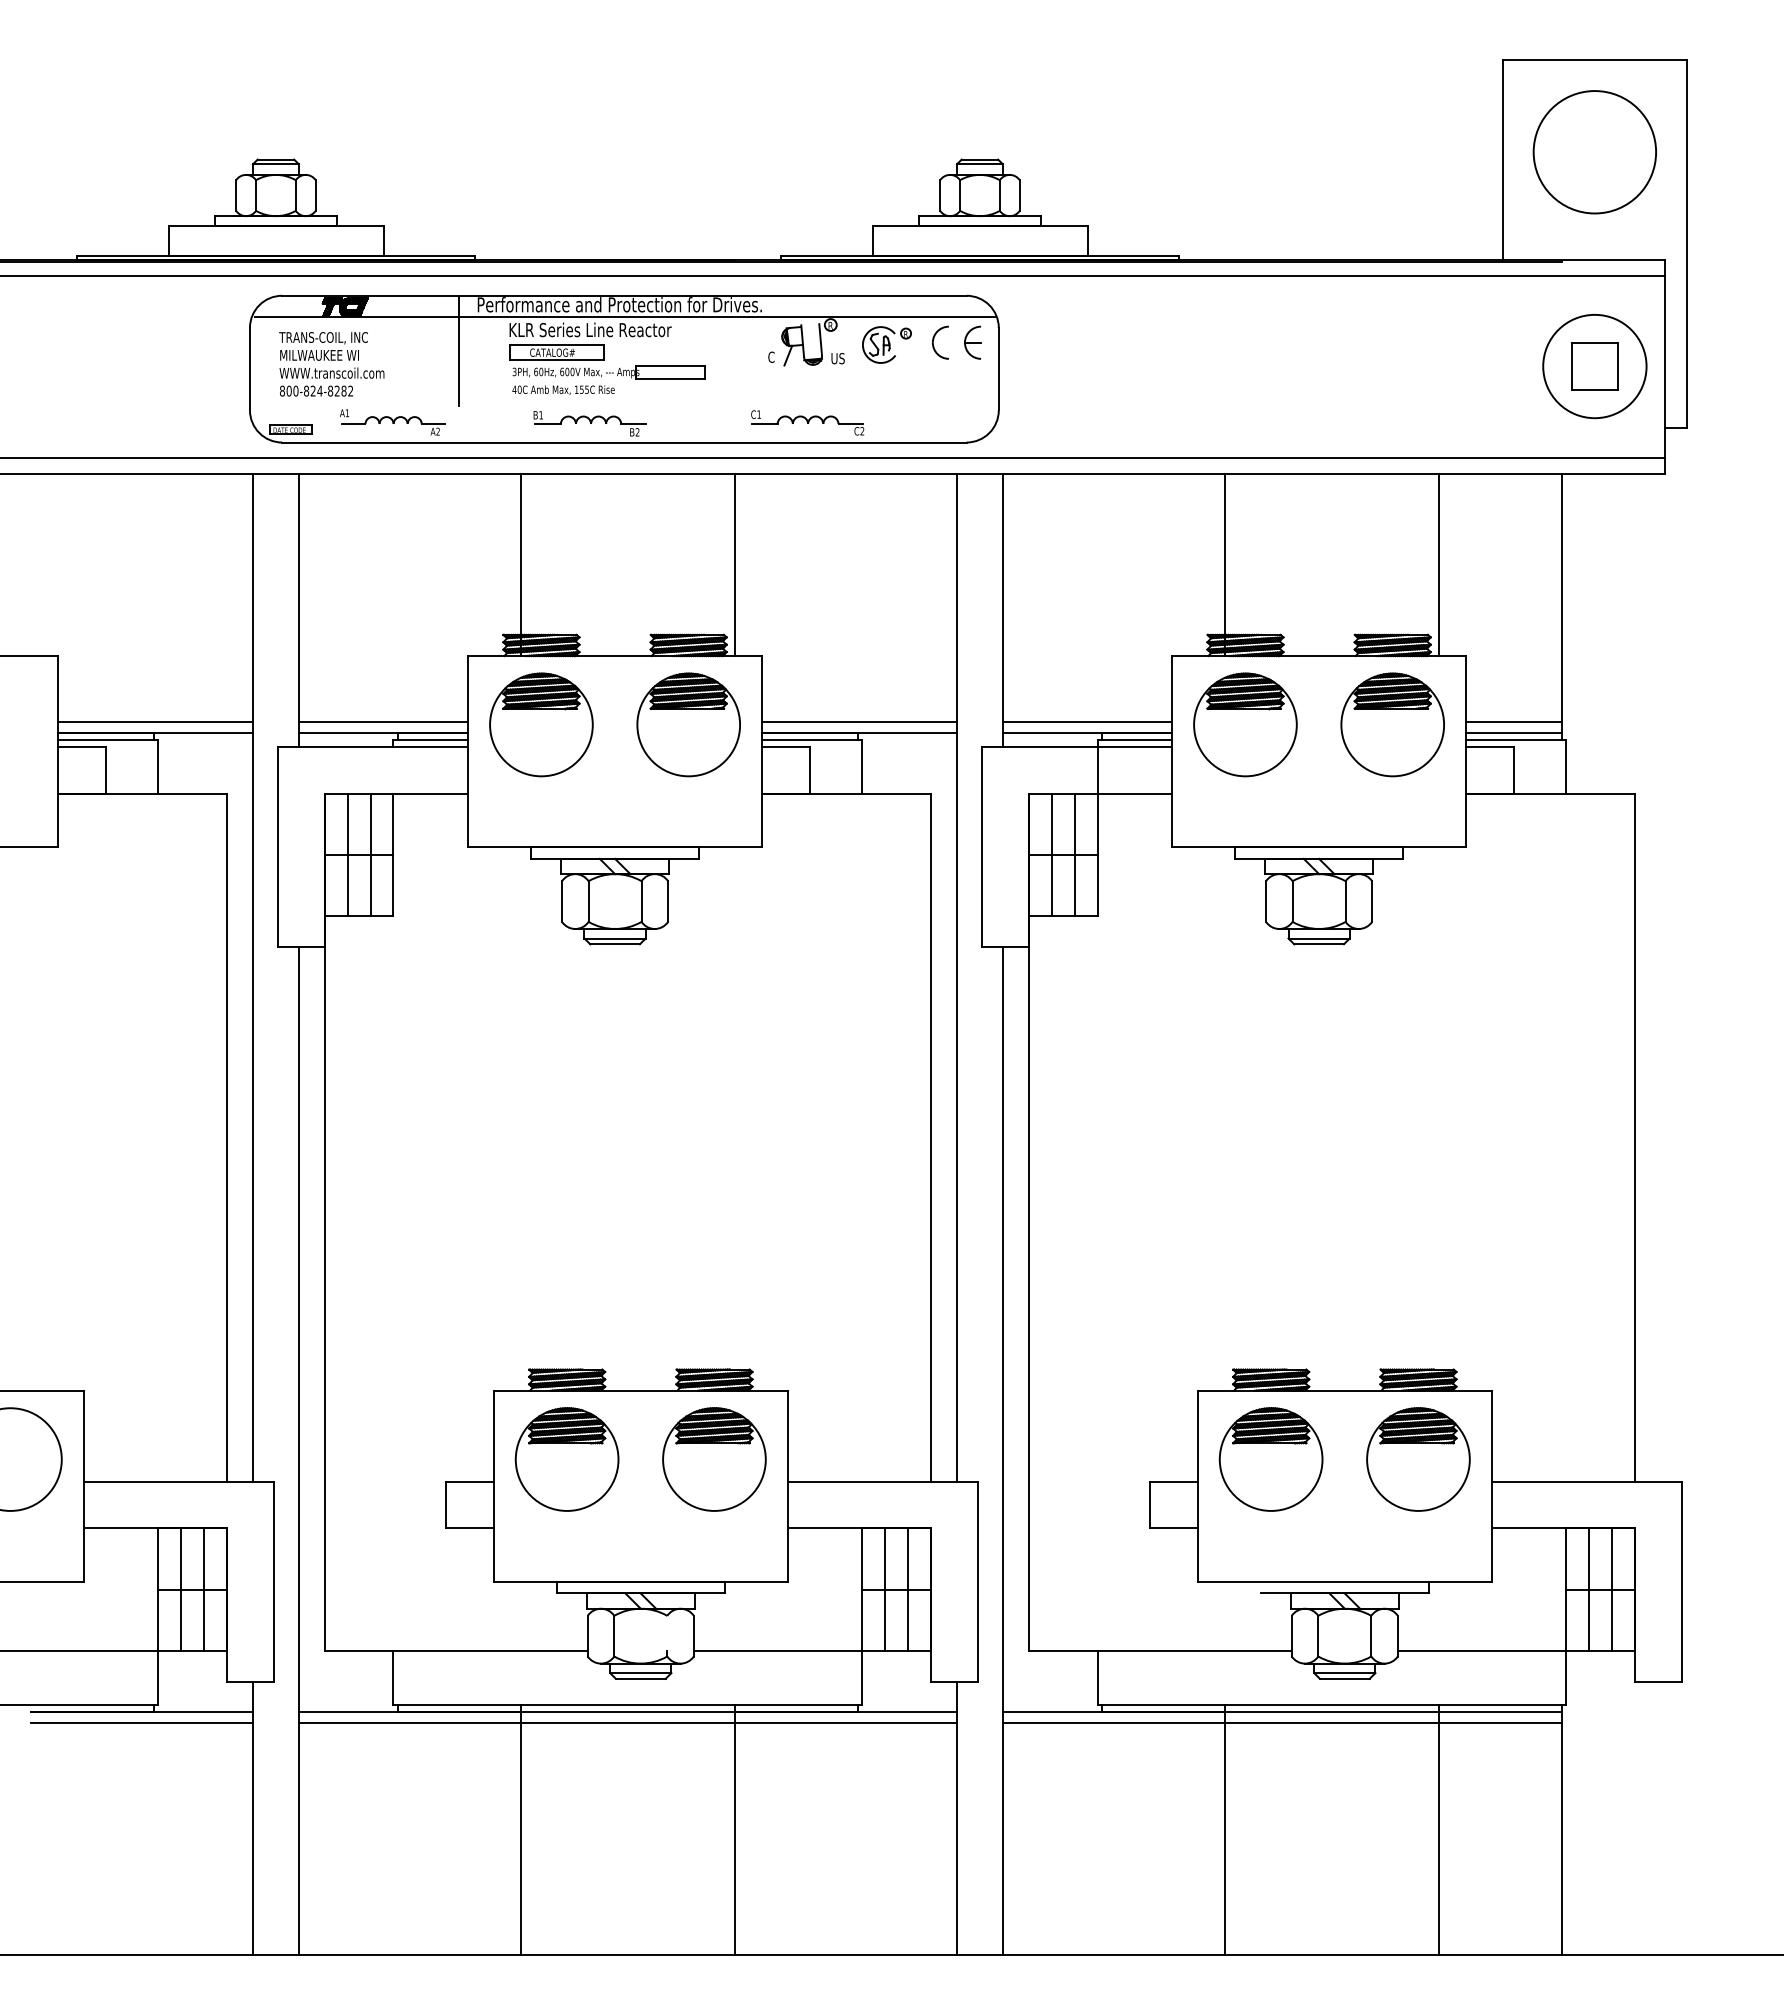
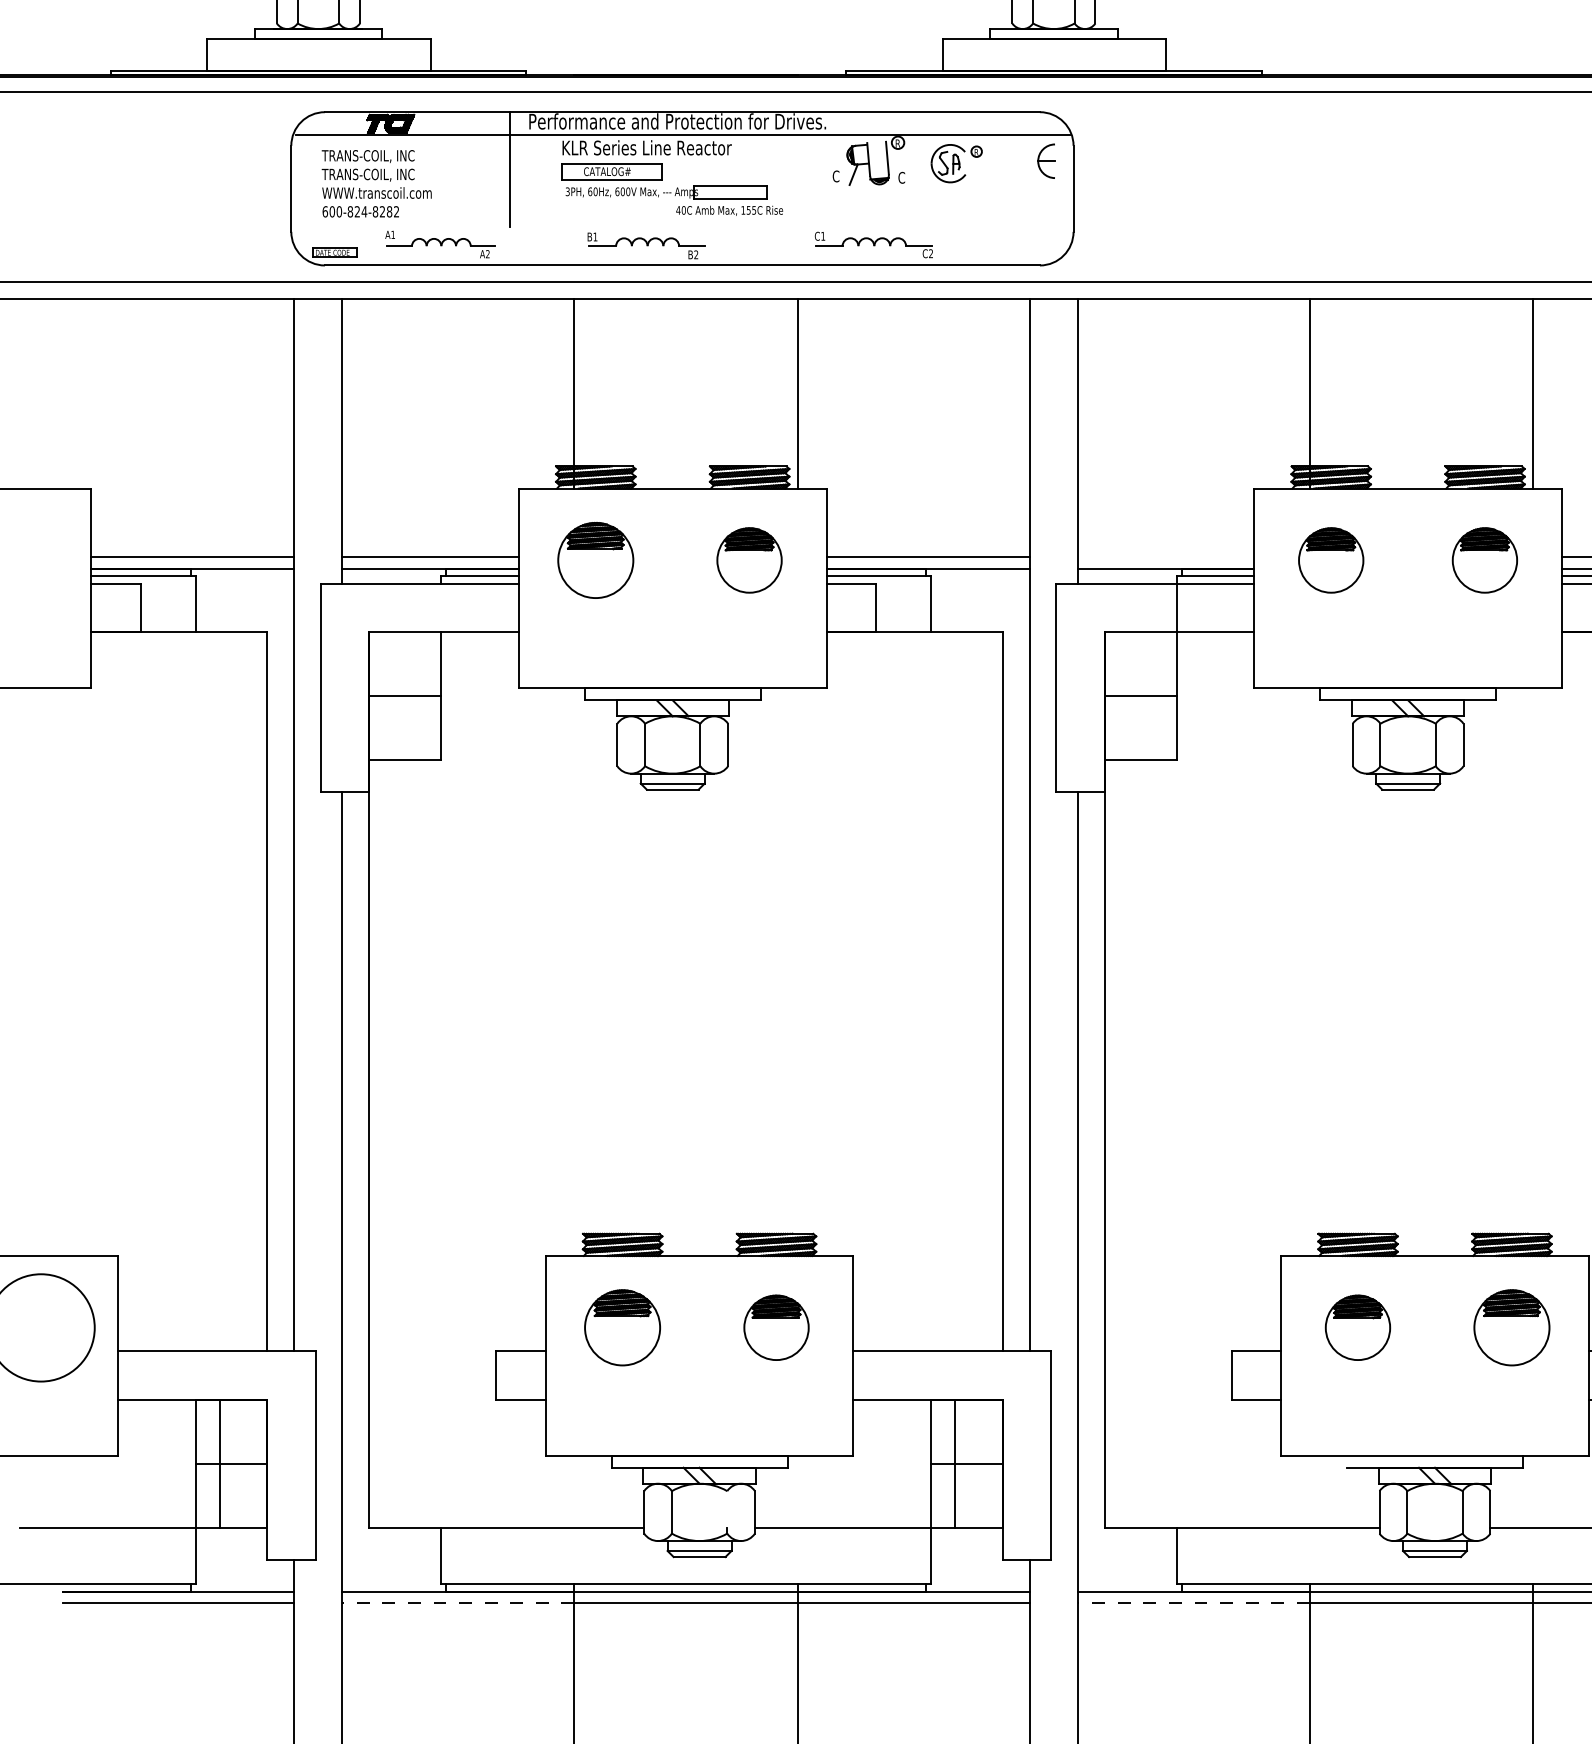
part: (934, 339) -> (1006, 157), removed
text: (323, 355) -> (368, 174), MILWAUKEE WI -> TRANS-COIL, INC
text: (837, 358) -> (905, 177), US -> C
text: (563, 389) -> (729, 210), moved
text: (282, 390) -> (325, 211), 800-824-8282 -> 600-824-8282
line: (1086, 721) -> (1165, 556), removed
part: (541, 724) -> (595, 560), size x0.7
part: (688, 724) -> (749, 560), size x0.6
part: (1245, 724) -> (1331, 560), size x0.6
part: (1392, 724) -> (1484, 560), size x0.6
line: (347, 854) -> (393, 695), removed
line: (370, 854) -> (417, 695), removed
line: (1051, 854) -> (1128, 695), removed
line: (1074, 854) -> (1152, 695), removed
part: (566, 1459) -> (621, 1327), size x0.7
part: (714, 1459) -> (776, 1327), size x0.6
part: (1270, 1459) -> (1357, 1327), size x0.6
part: (1418, 1459) -> (1511, 1327), size x0.7
line: (204, 1589) -> (243, 1463), removed
line: (908, 1589) -> (979, 1463), removed
line: (409, 1723) -> (457, 1603), solid -> dashed
line: (1113, 1723) -> (1193, 1603), solid -> dashed

